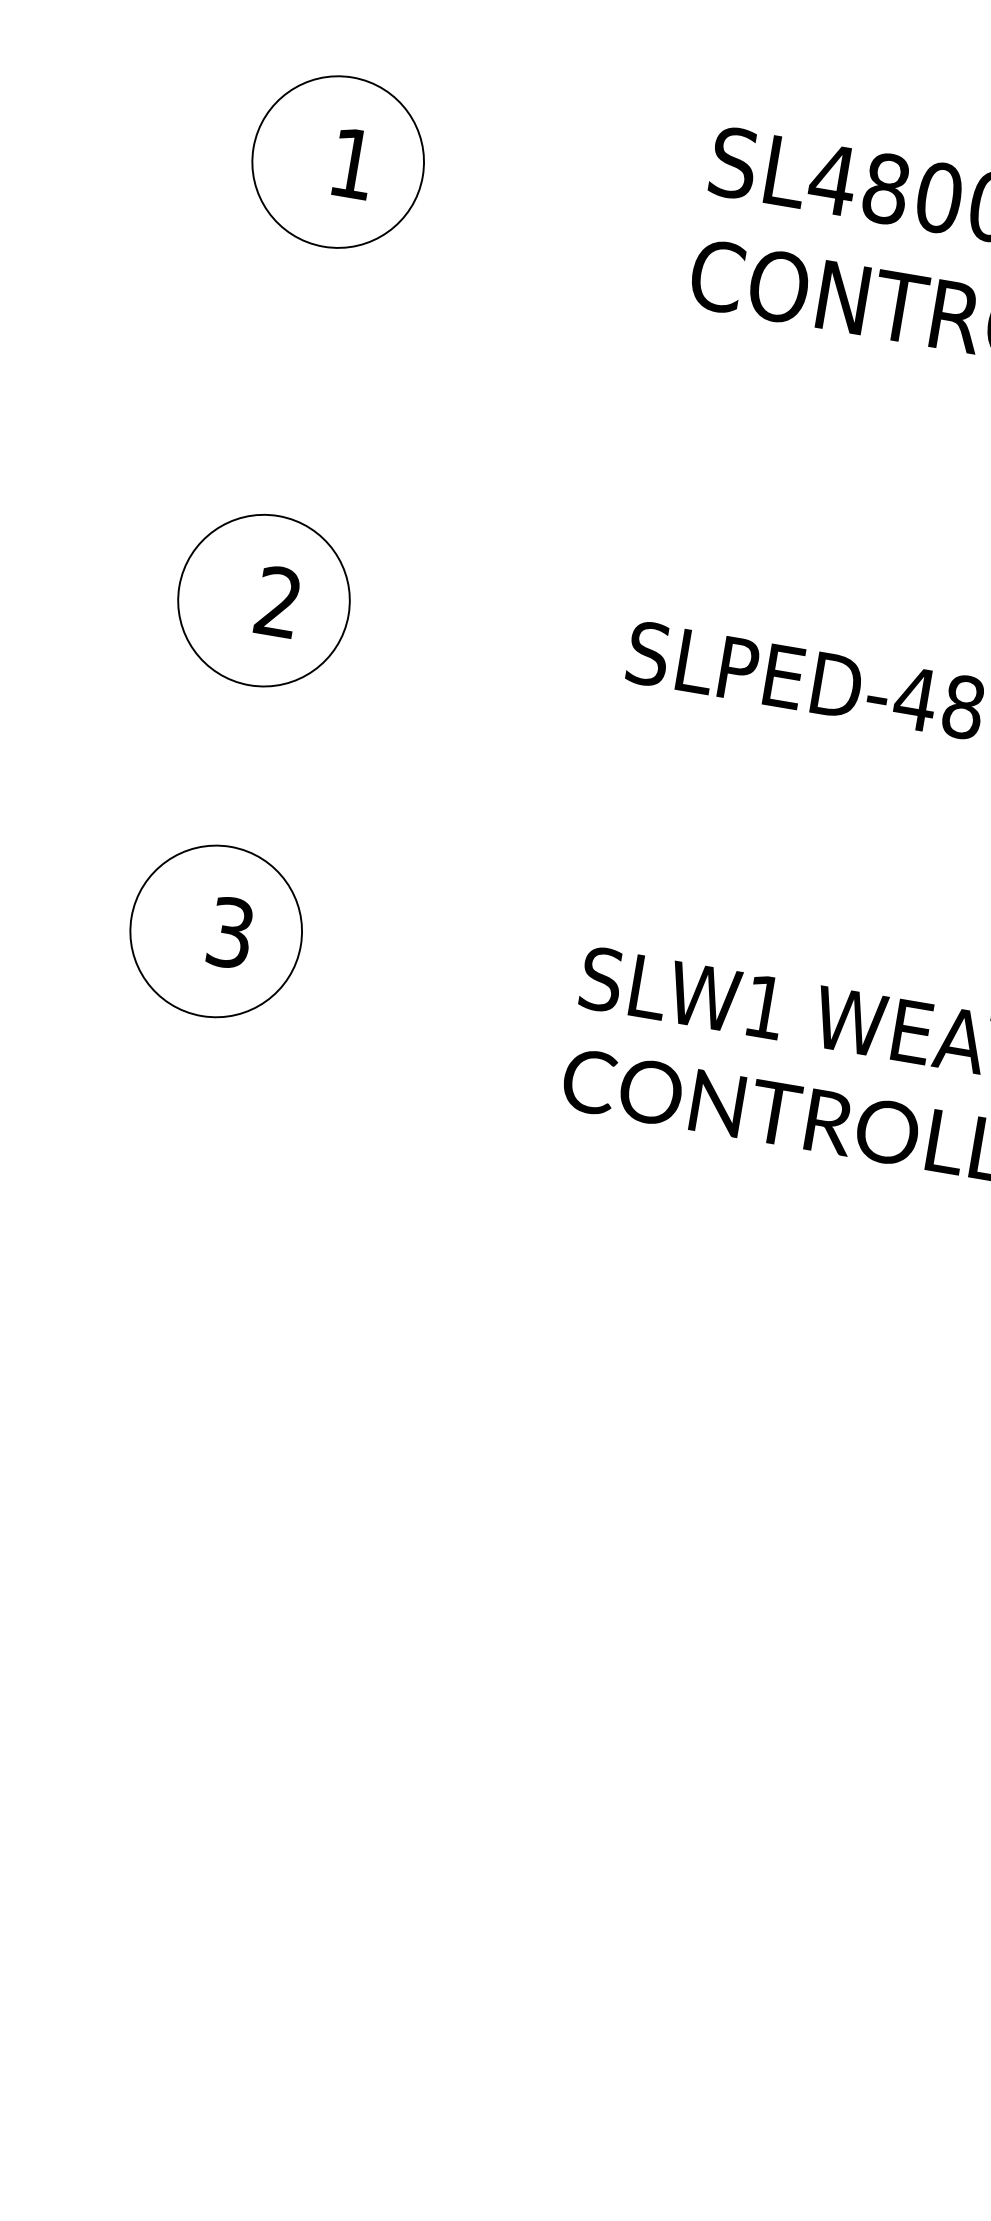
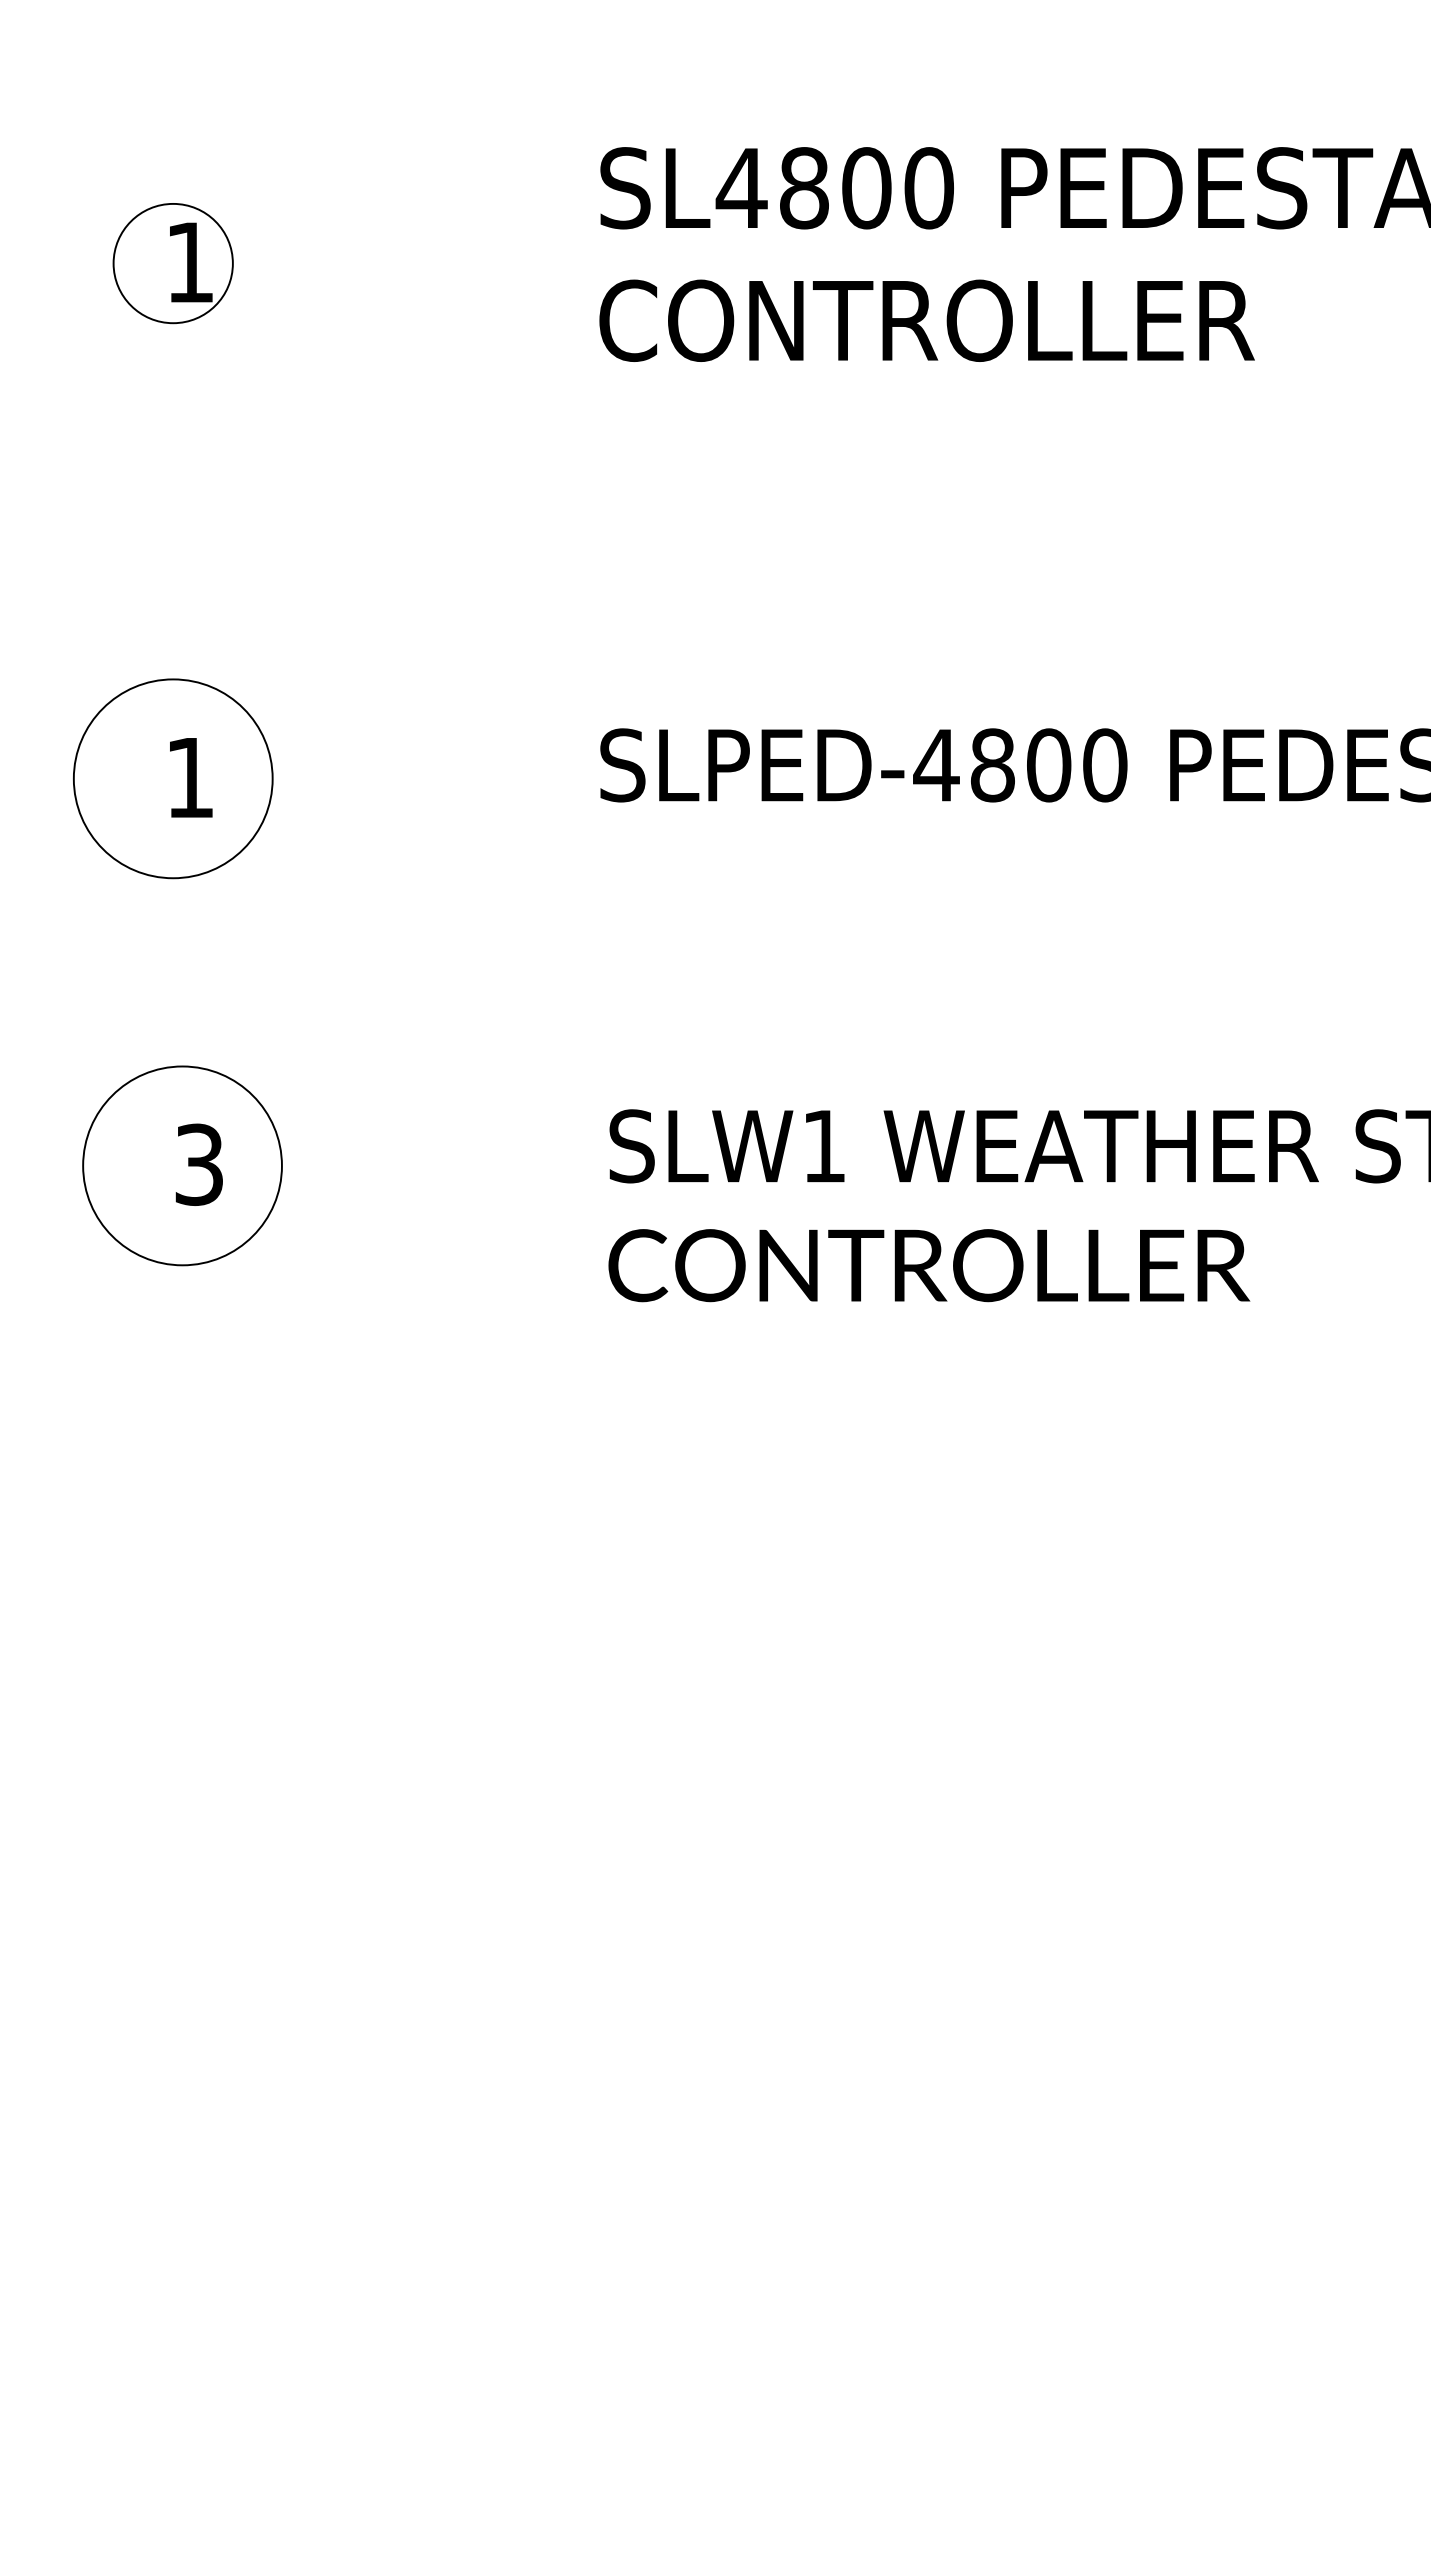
circle: (337, 161) -> (172, 263), size x0.6
text: (278, 601) -> (189, 776), 2 -> 1

